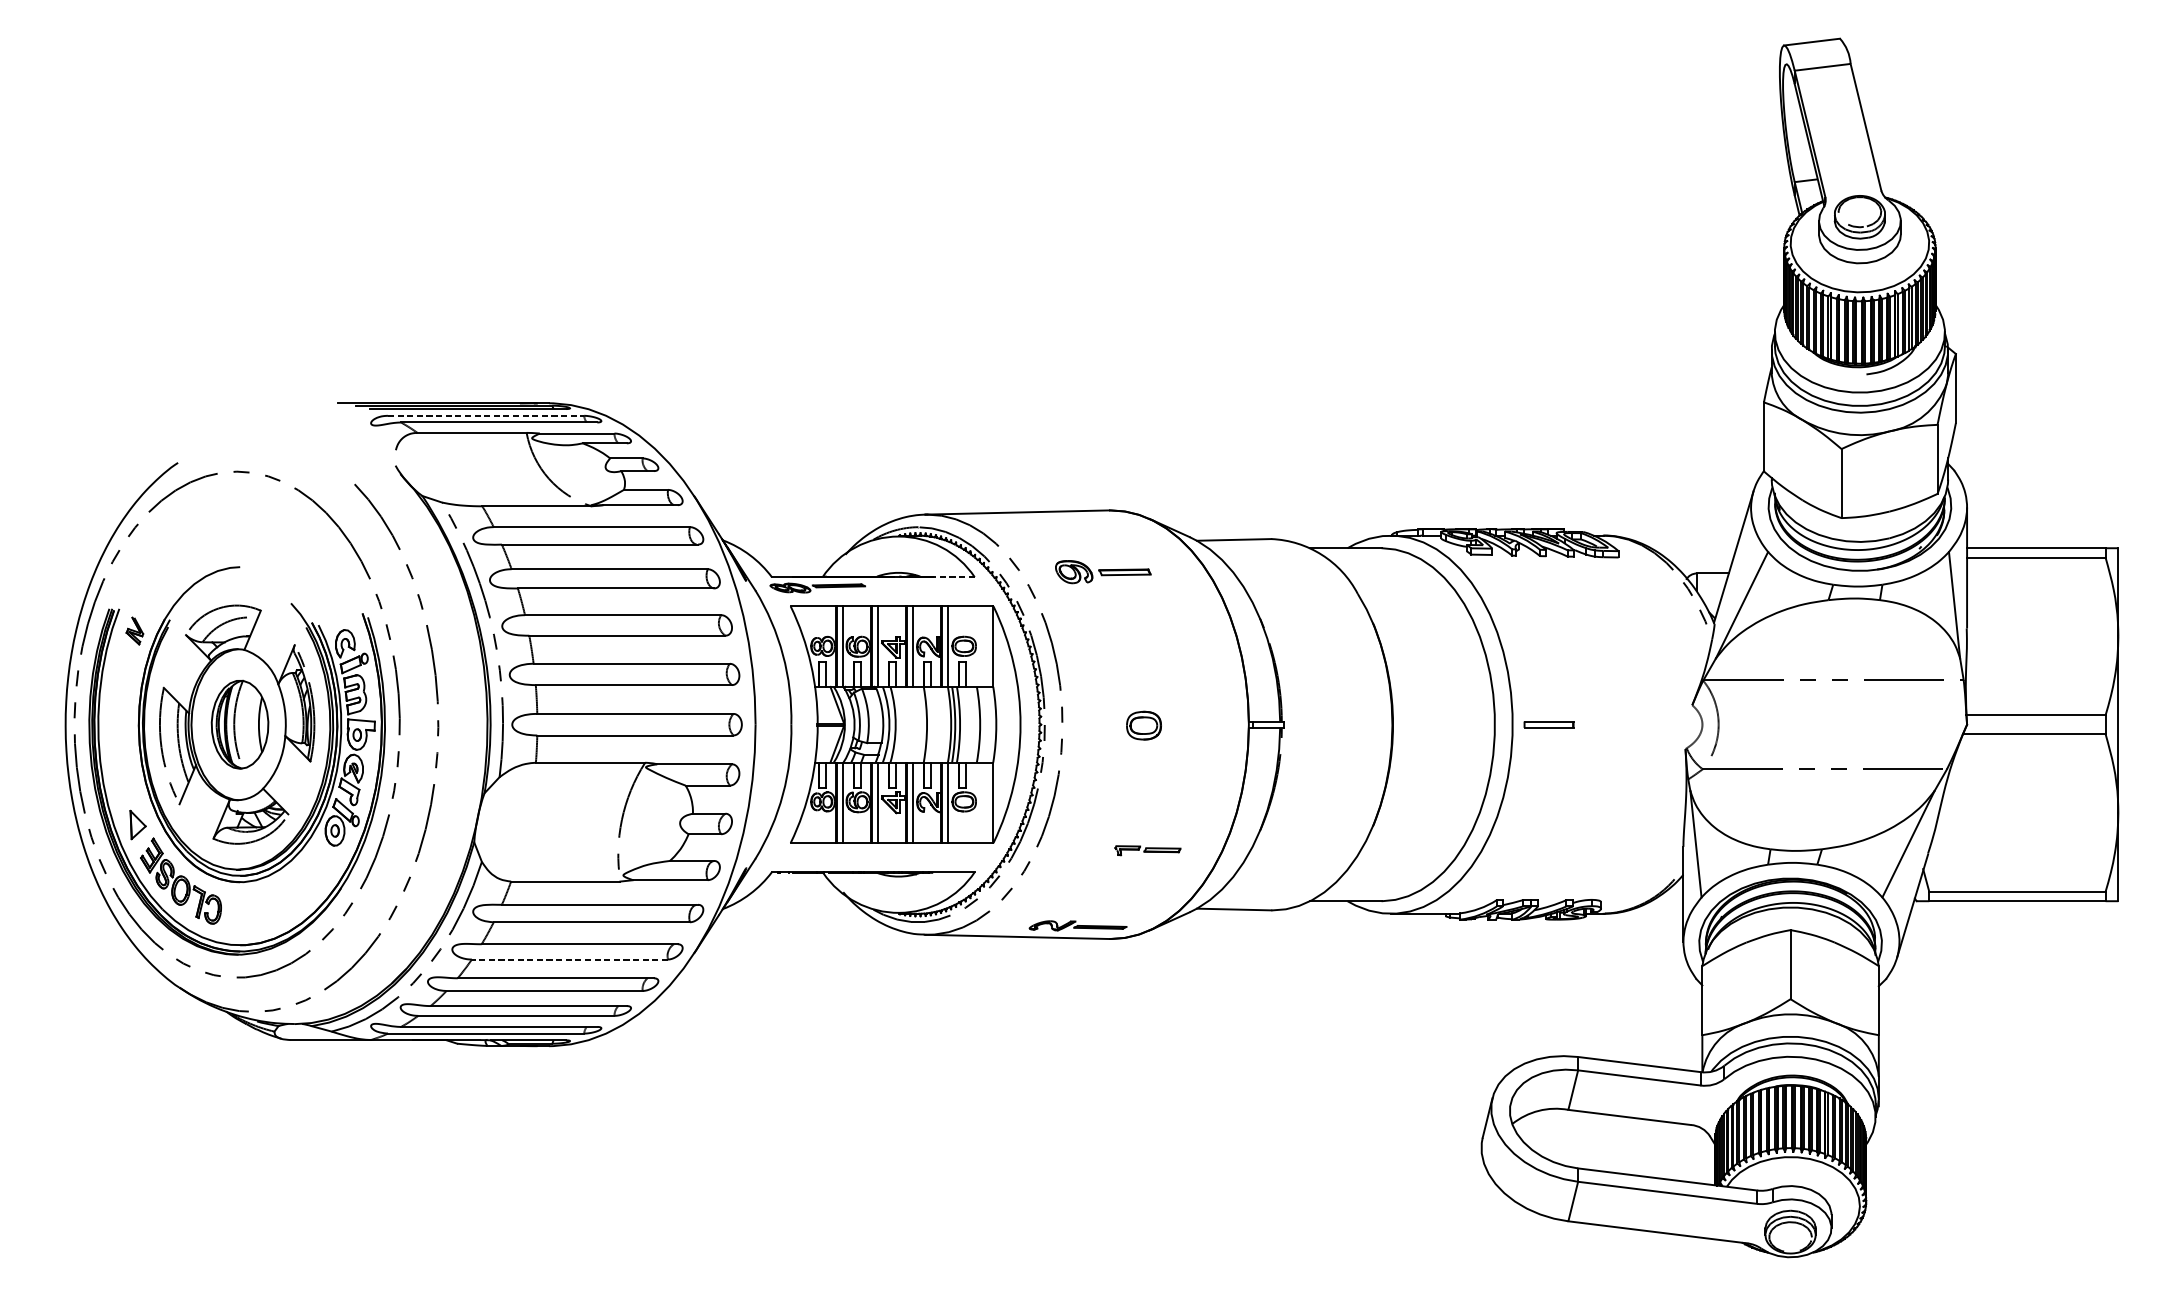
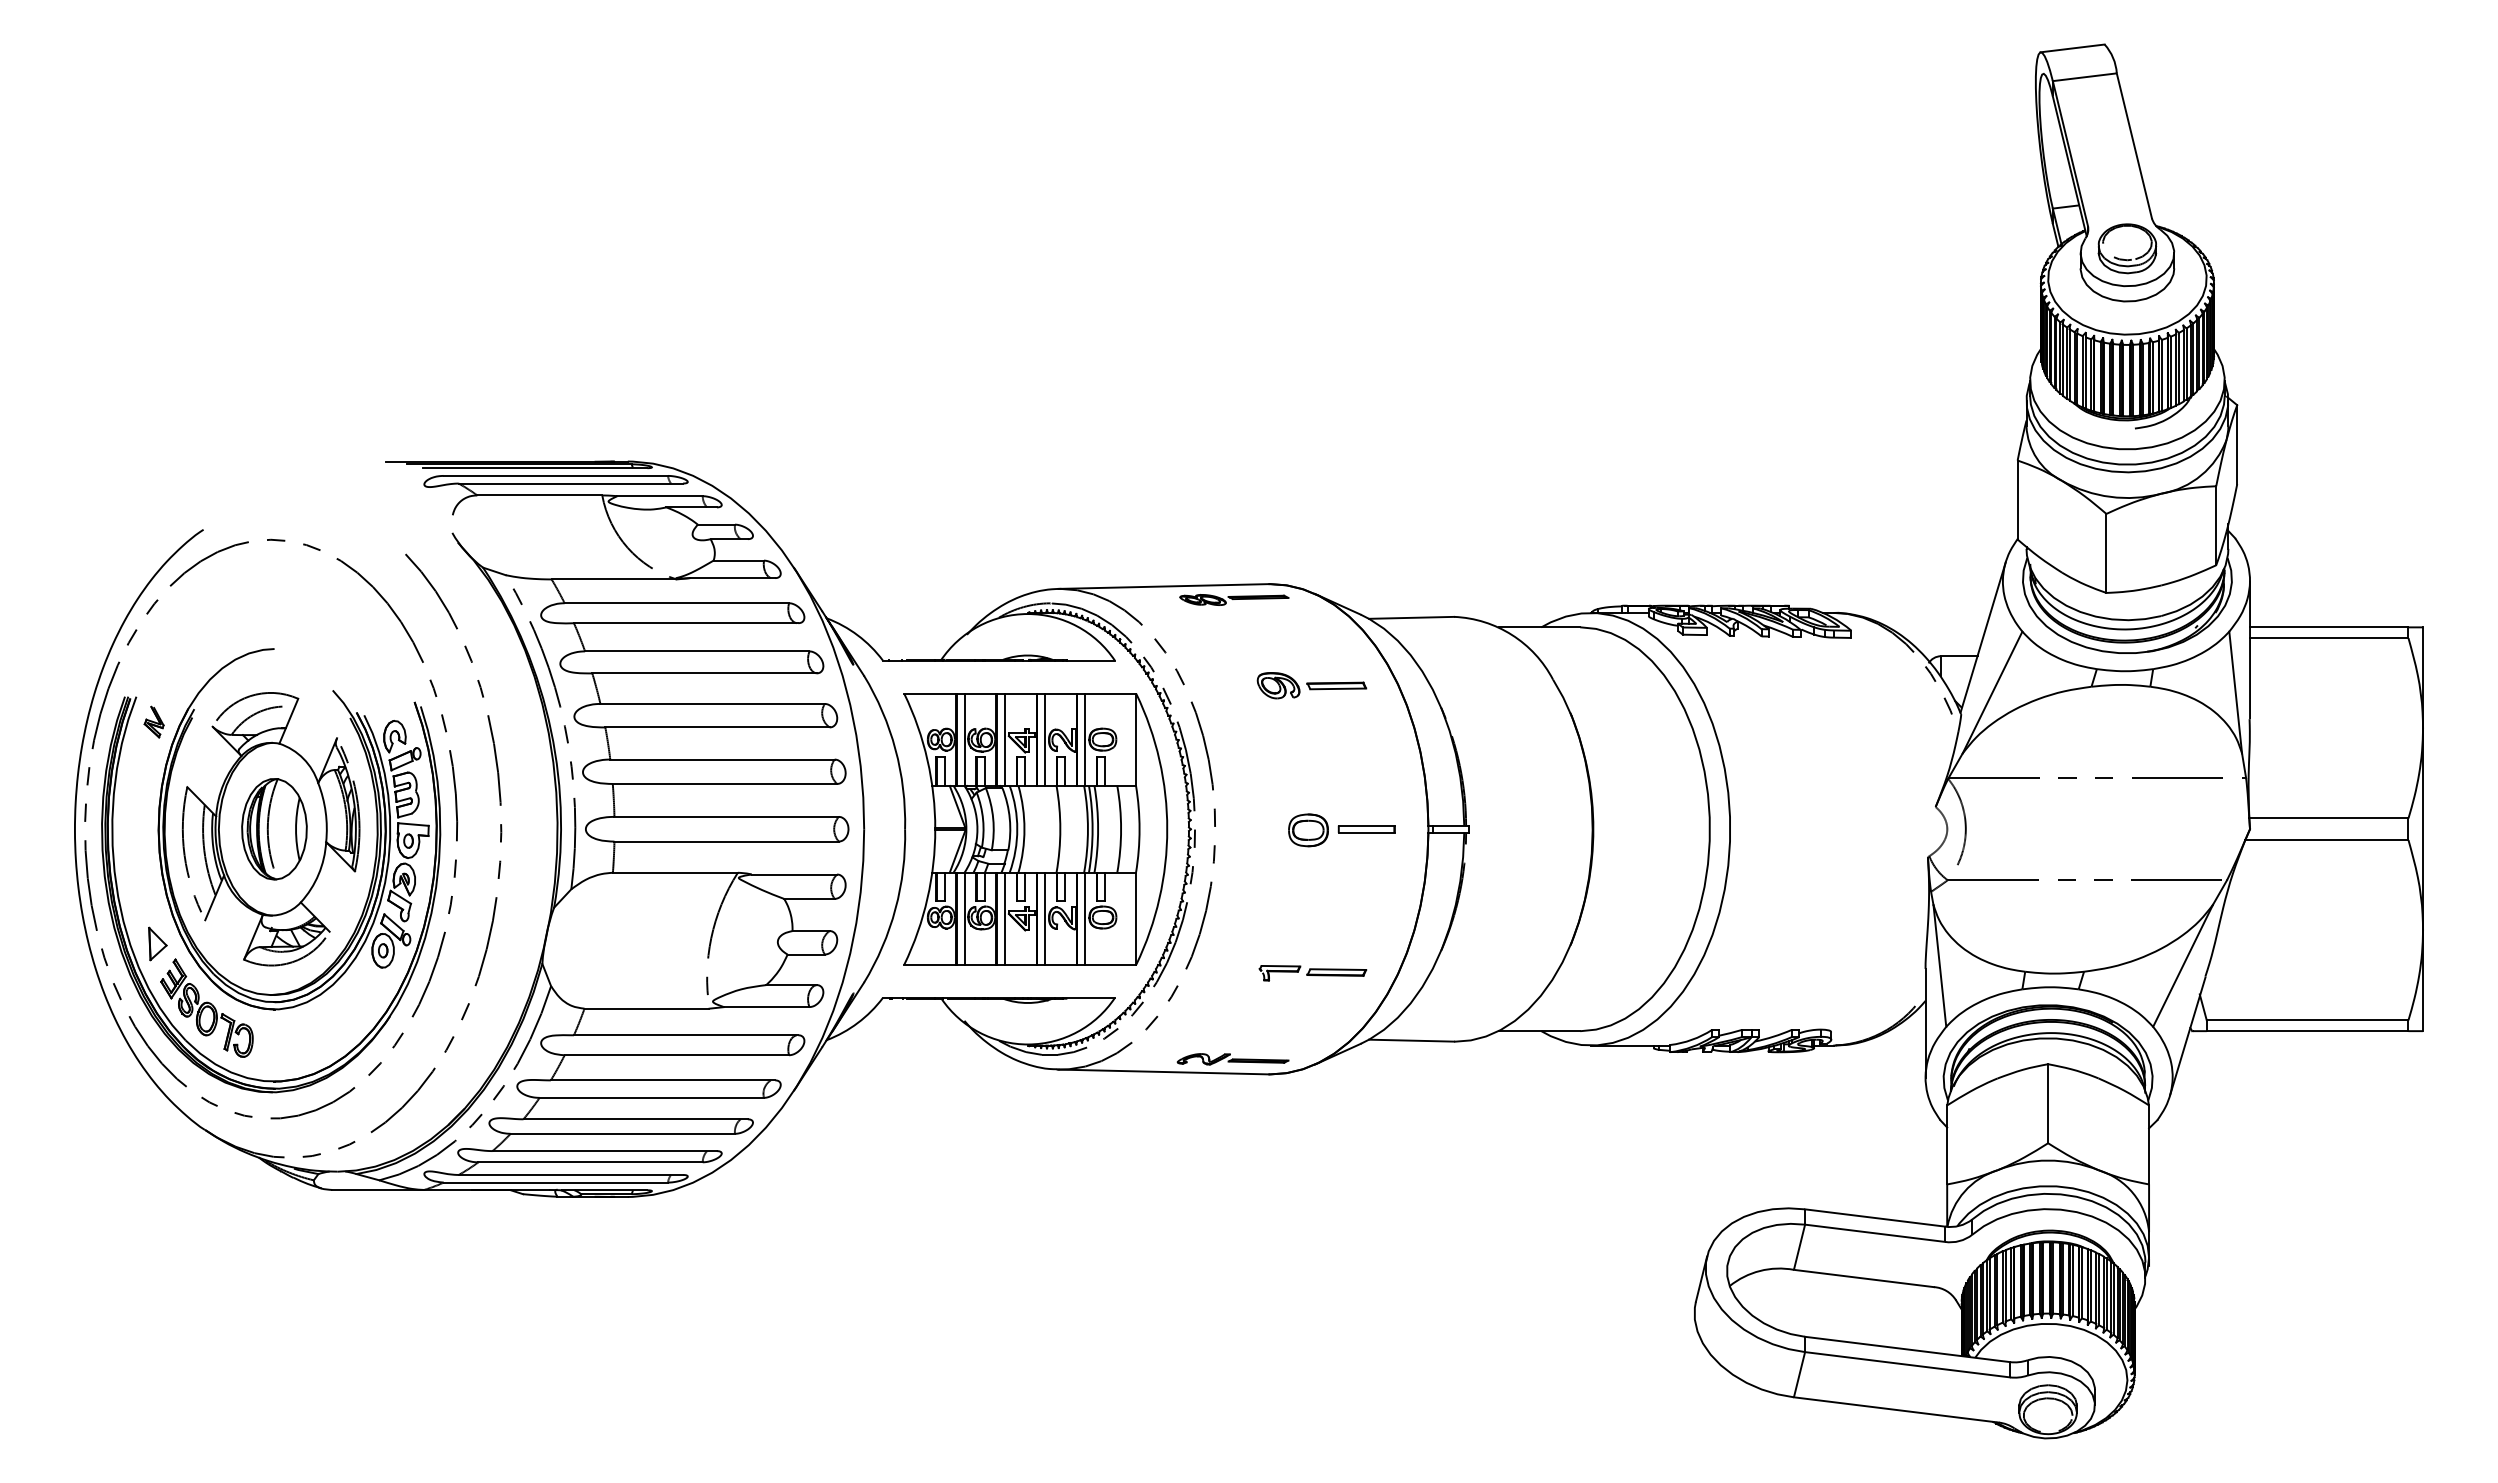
line: (486, 415) -> (556, 475), dashed -> solid
part: (1102, 571) -> (1311, 685), moved
line: (951, 577) -> (1088, 660), dashed -> solid
part: (817, 587) -> (1234, 599), moved
part: (1548, 724) -> (1366, 829), moved
part: (1147, 850) -> (1312, 973), size x1.43
line: (569, 959) -> (651, 1097), dashed -> solid

